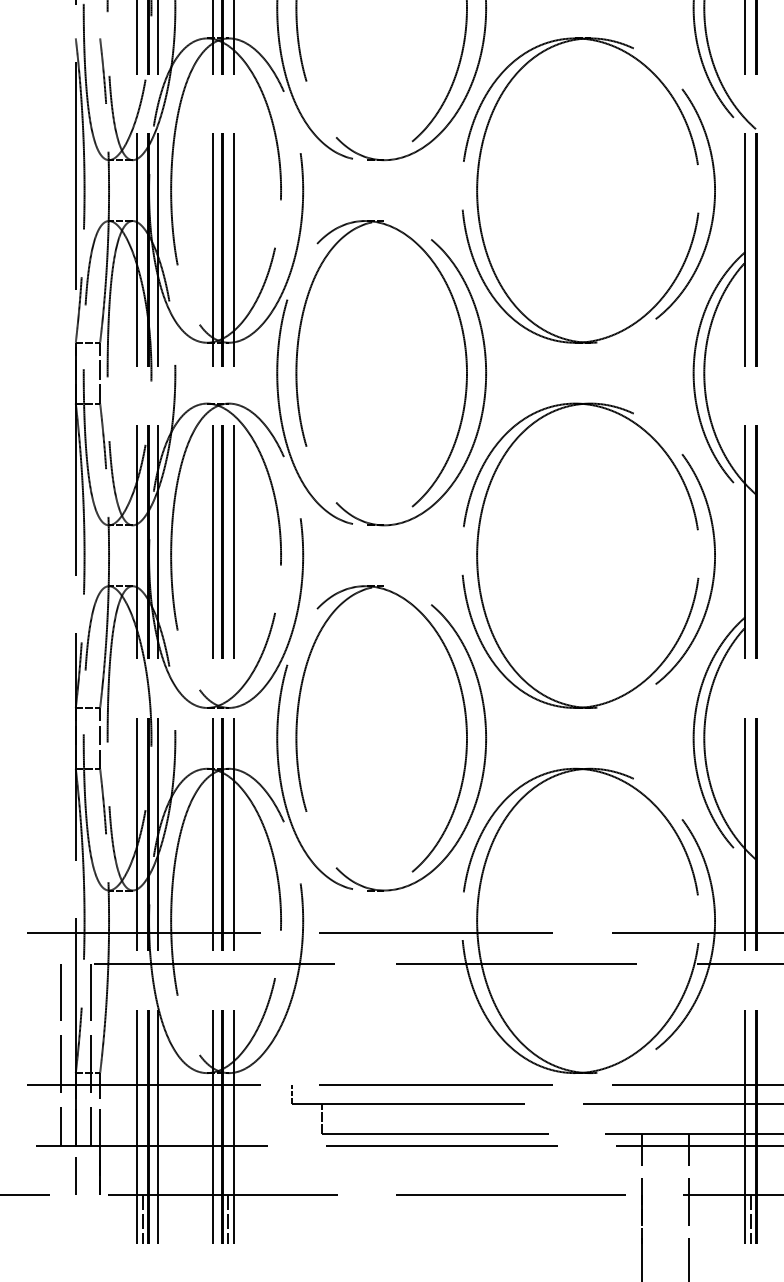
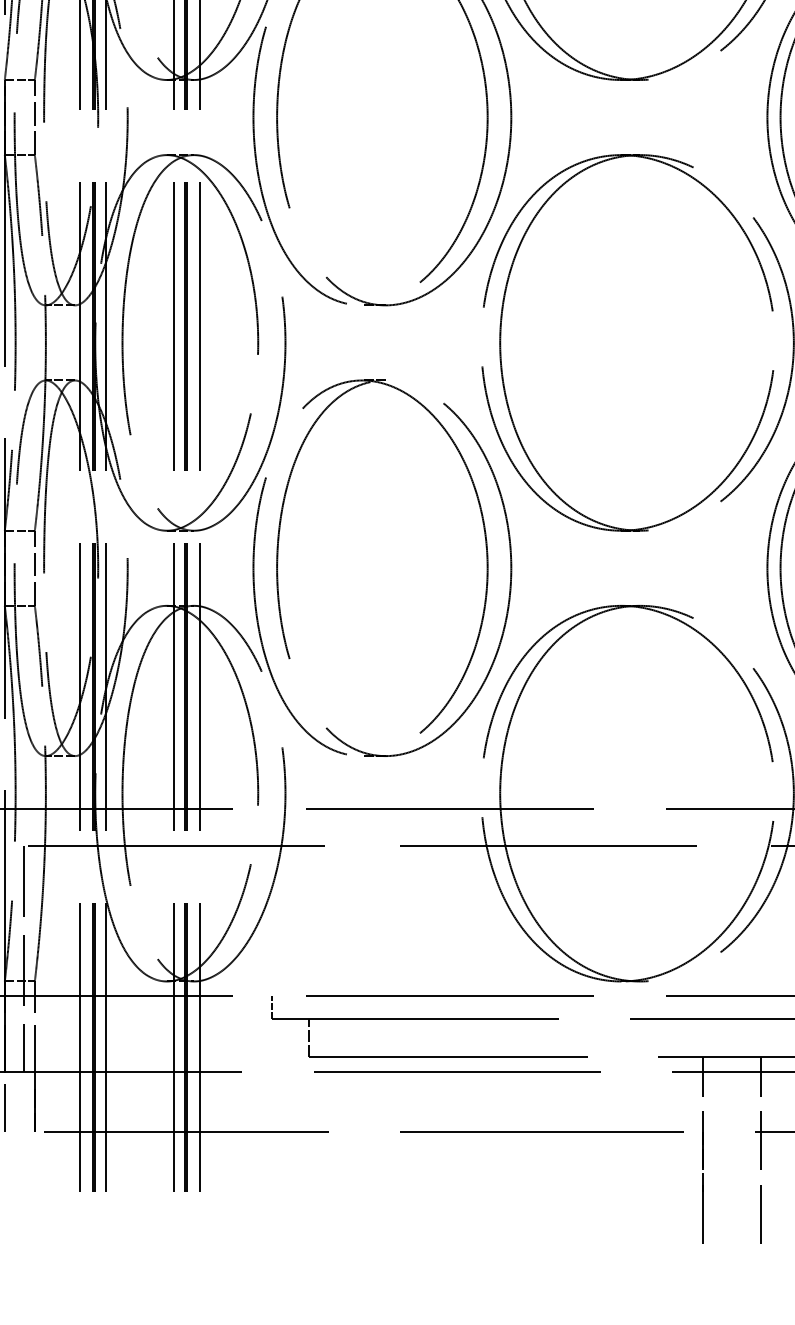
line: (142, 1218) -> (87, 1160), removed
line: (227, 1218) -> (192, 1160), removed

